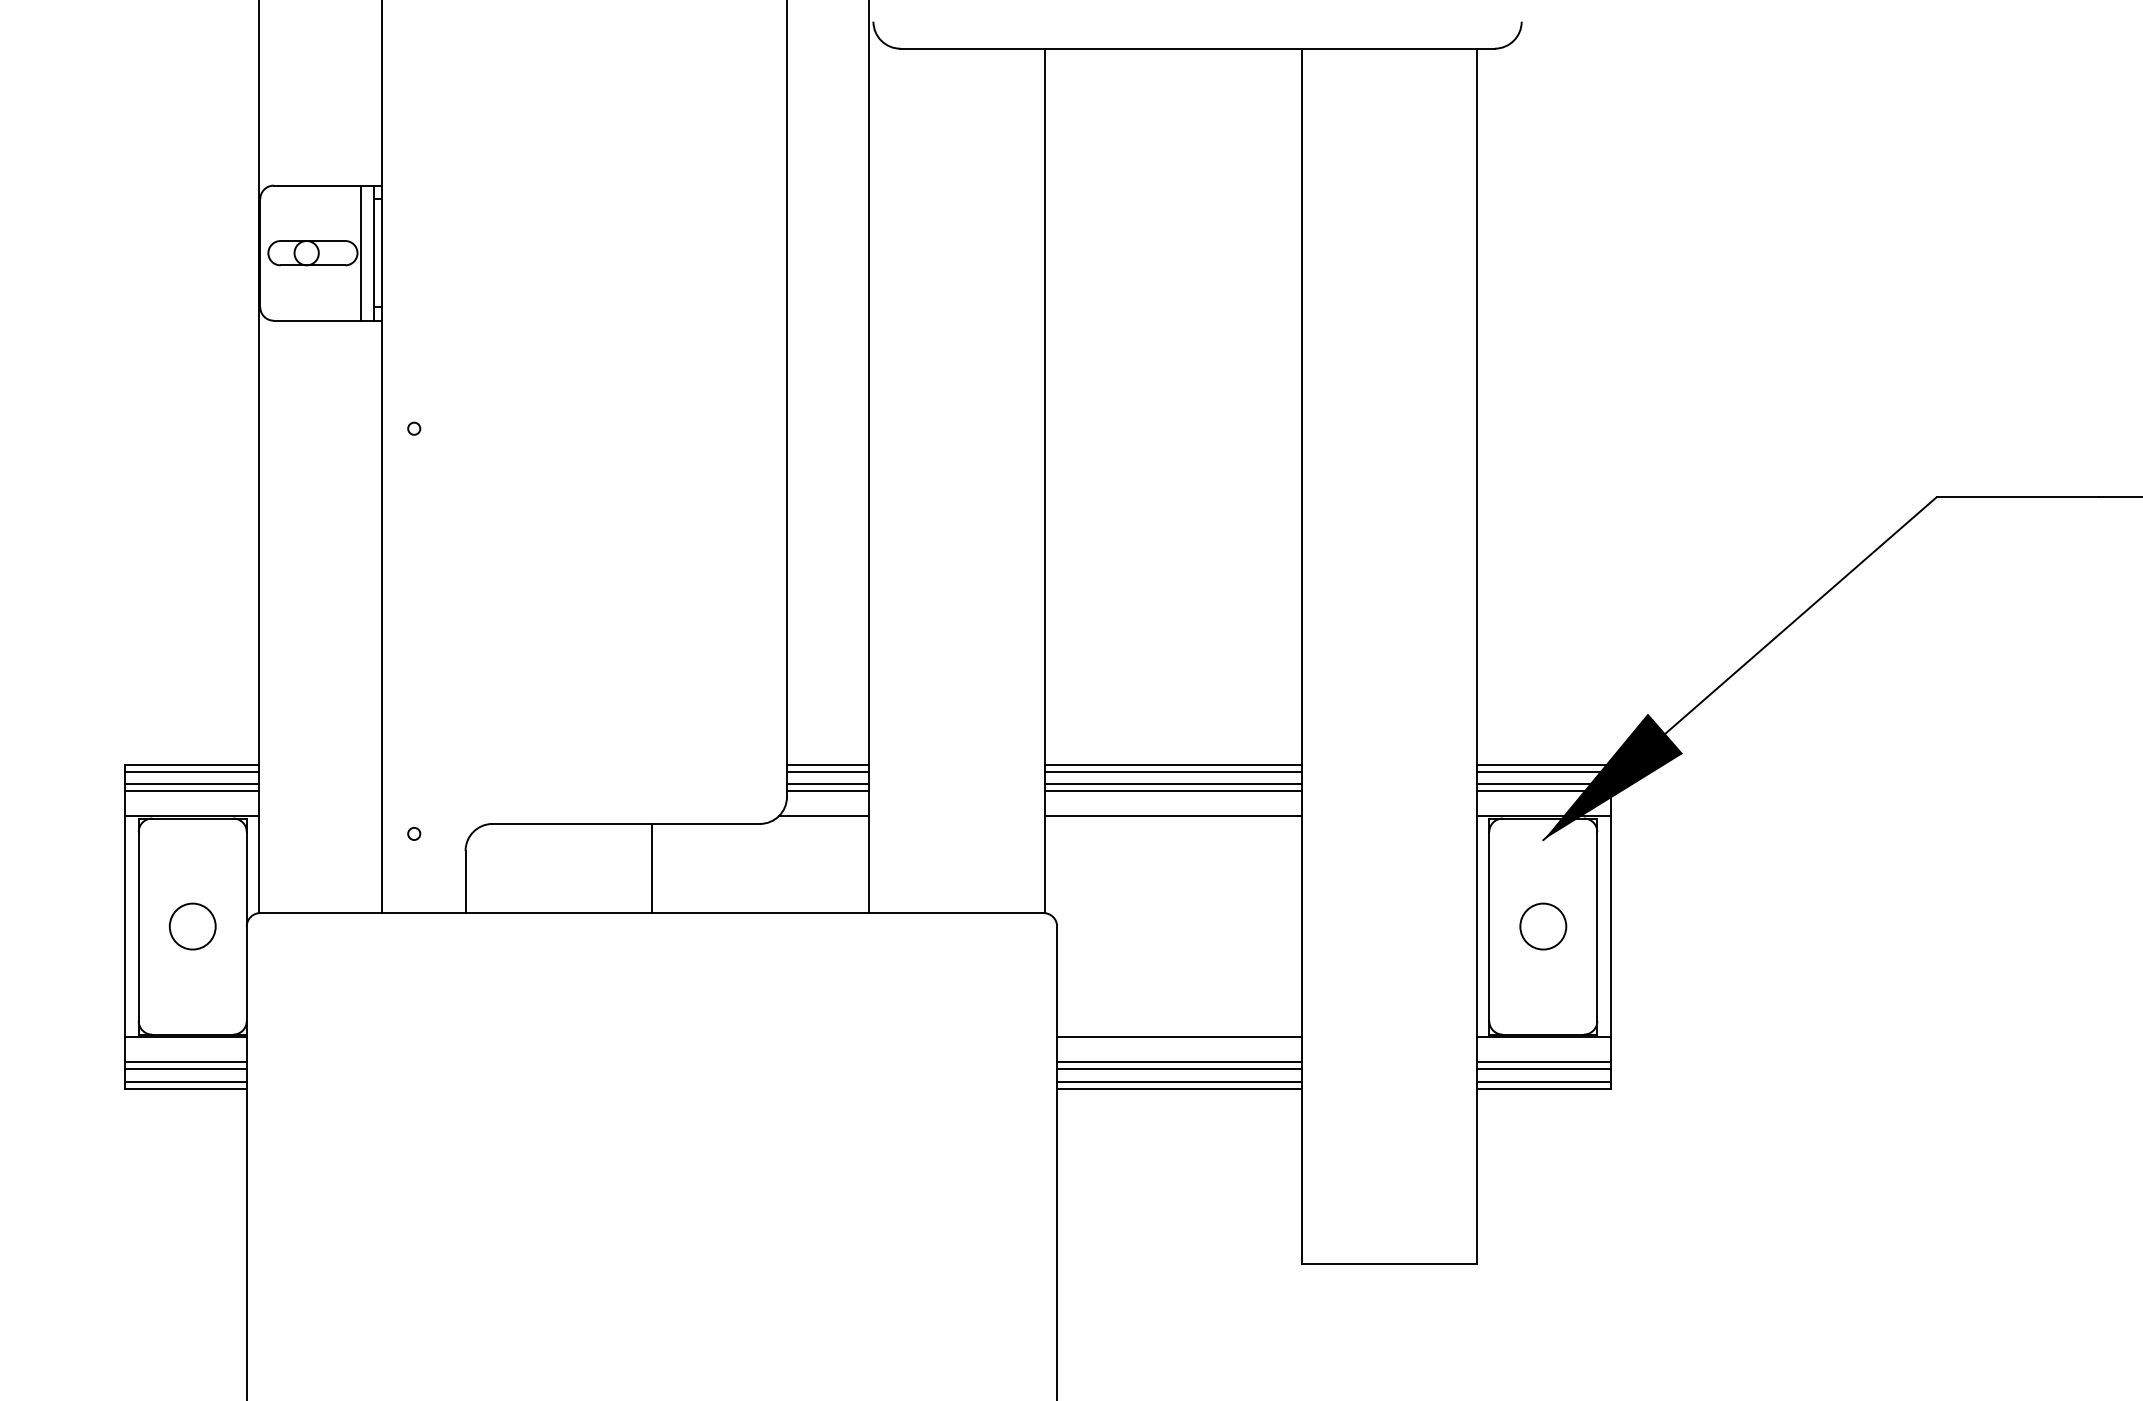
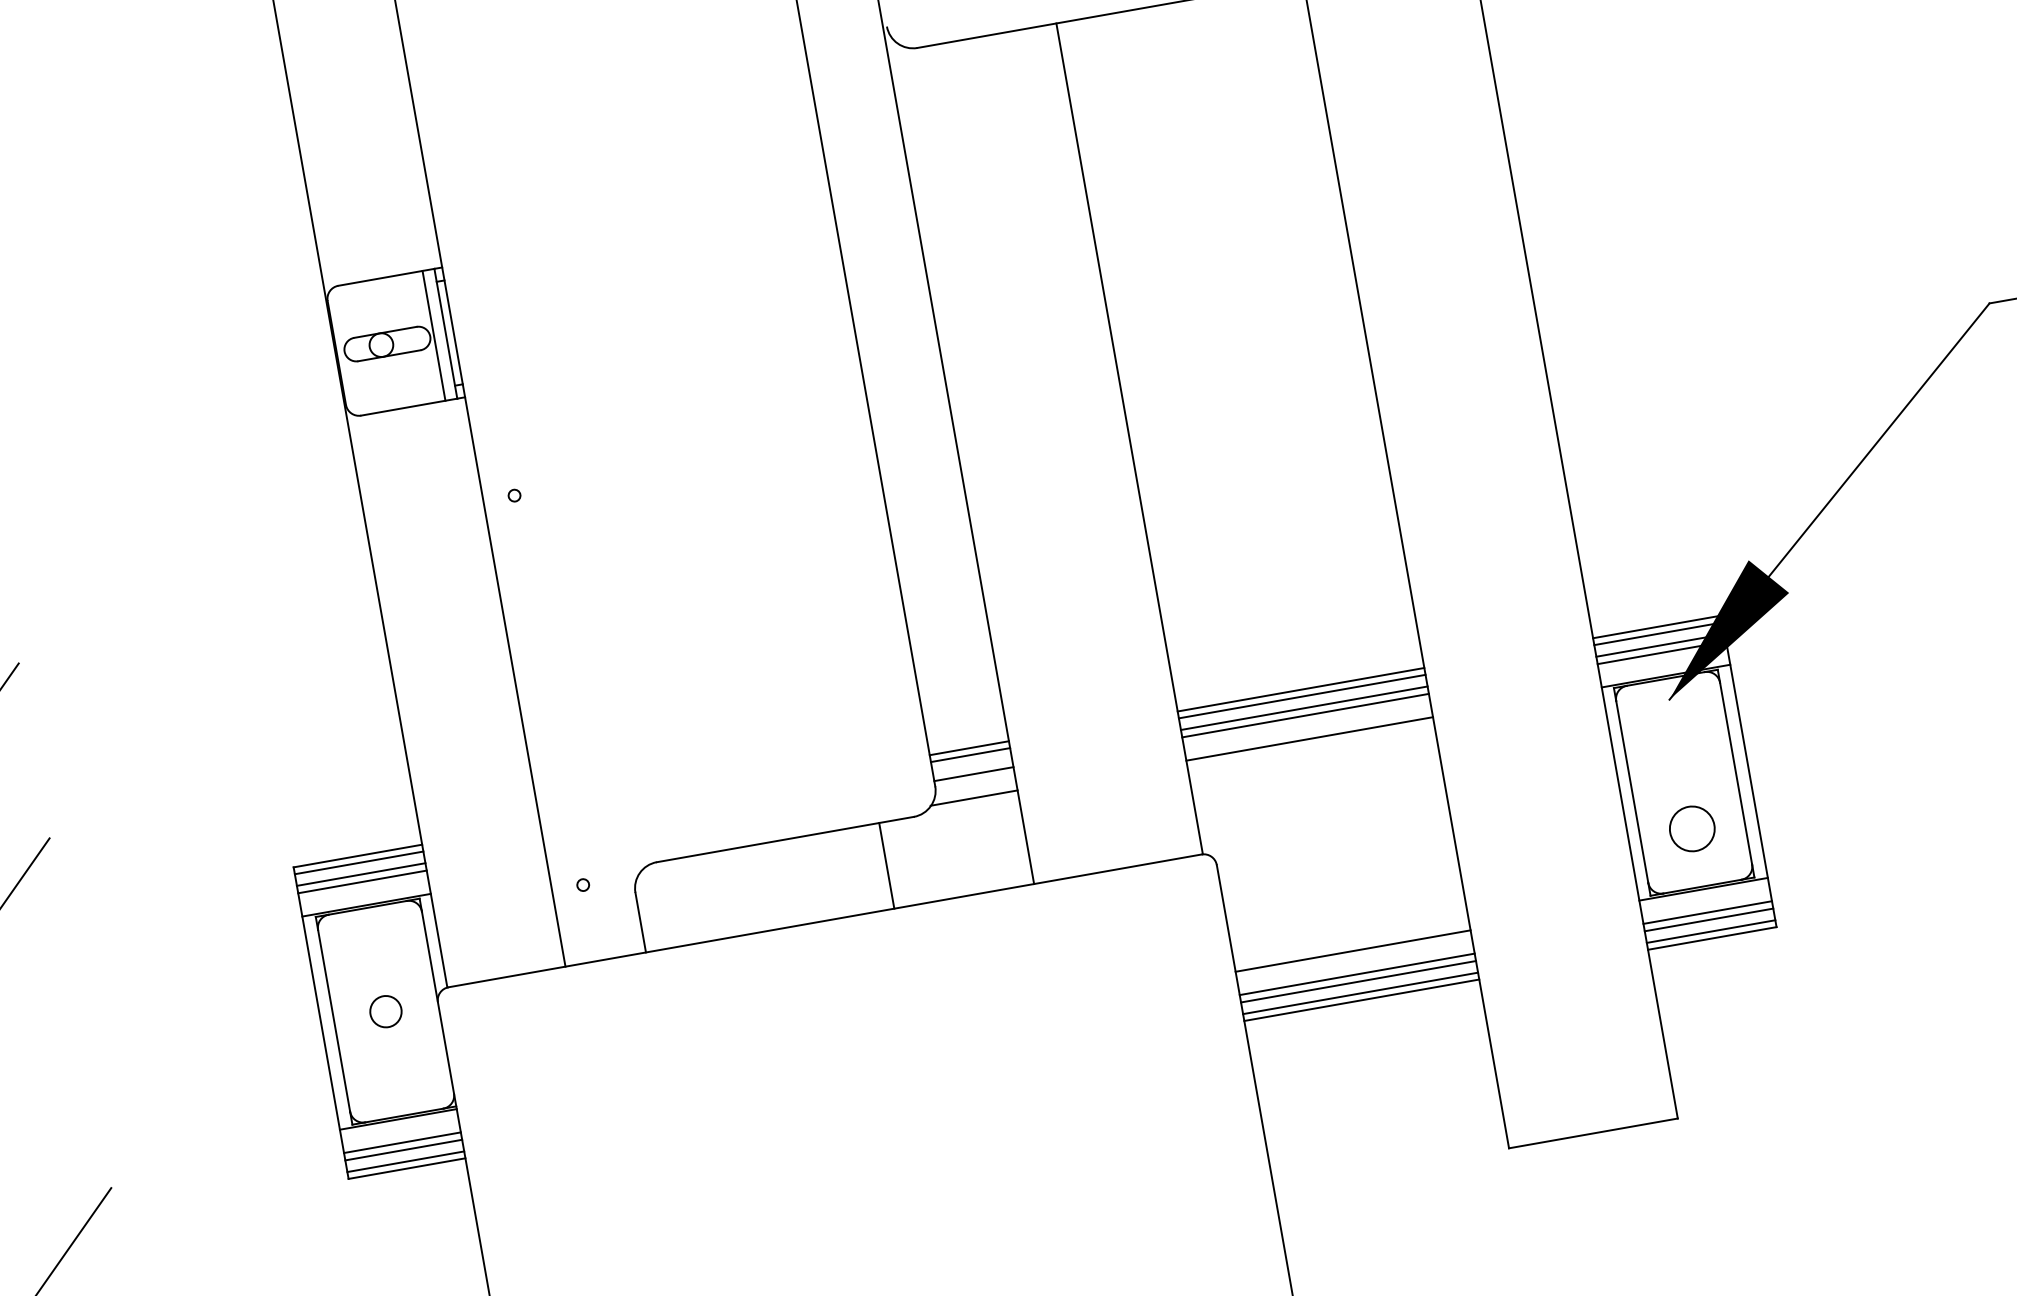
line: (828, 783) -> (972, 766), removed
line: (651, 868) -> (886, 865), moved
circle: (192, 926) -> (385, 1011), size x0.7
circle: (1543, 926) -> (1692, 828), moved

